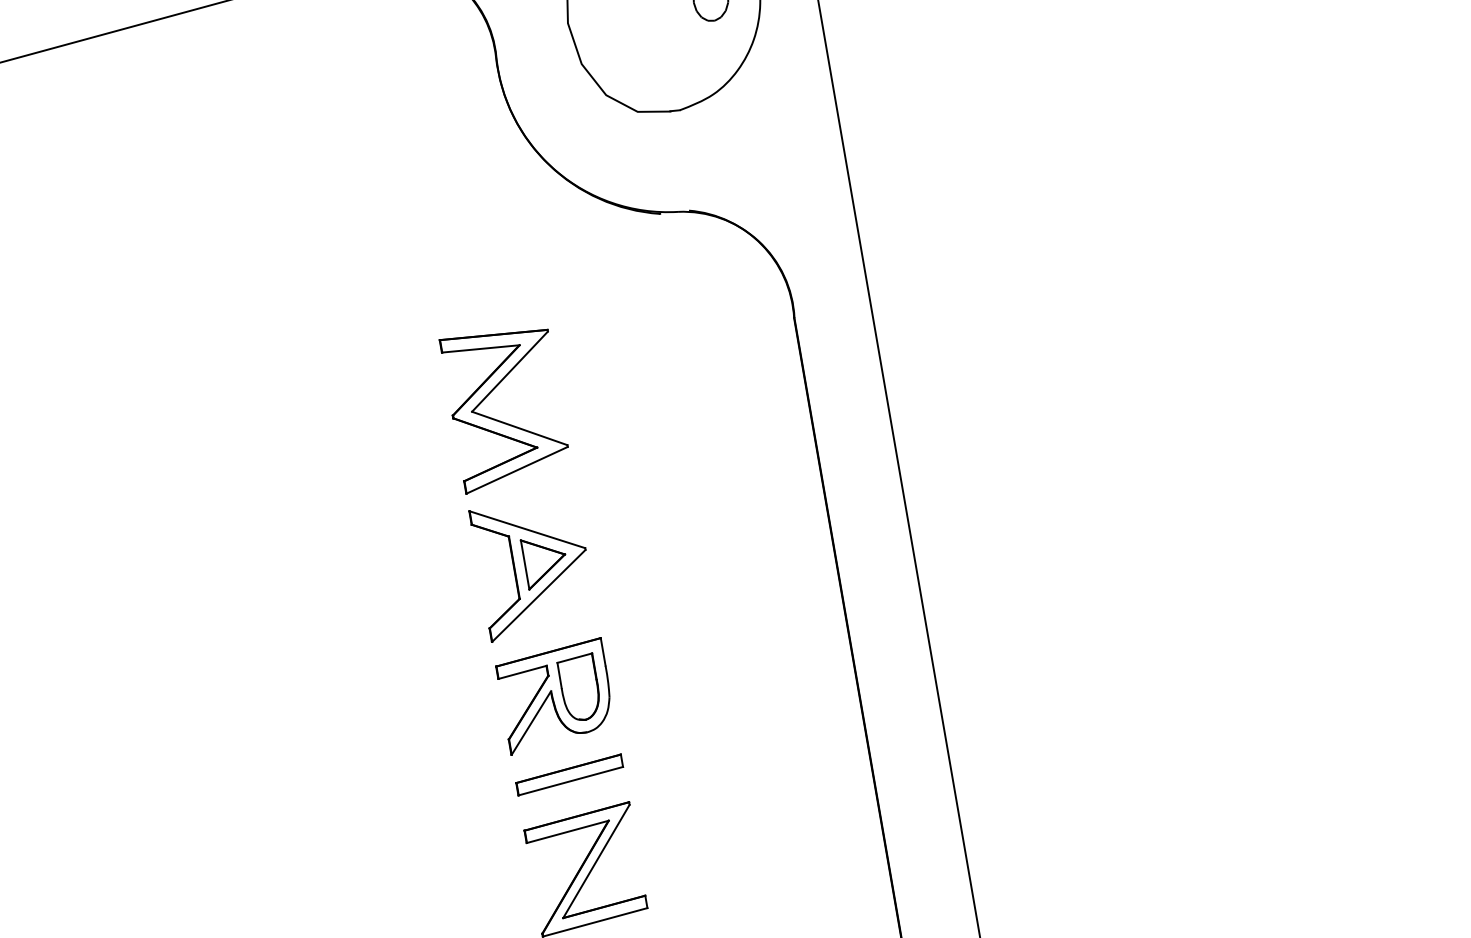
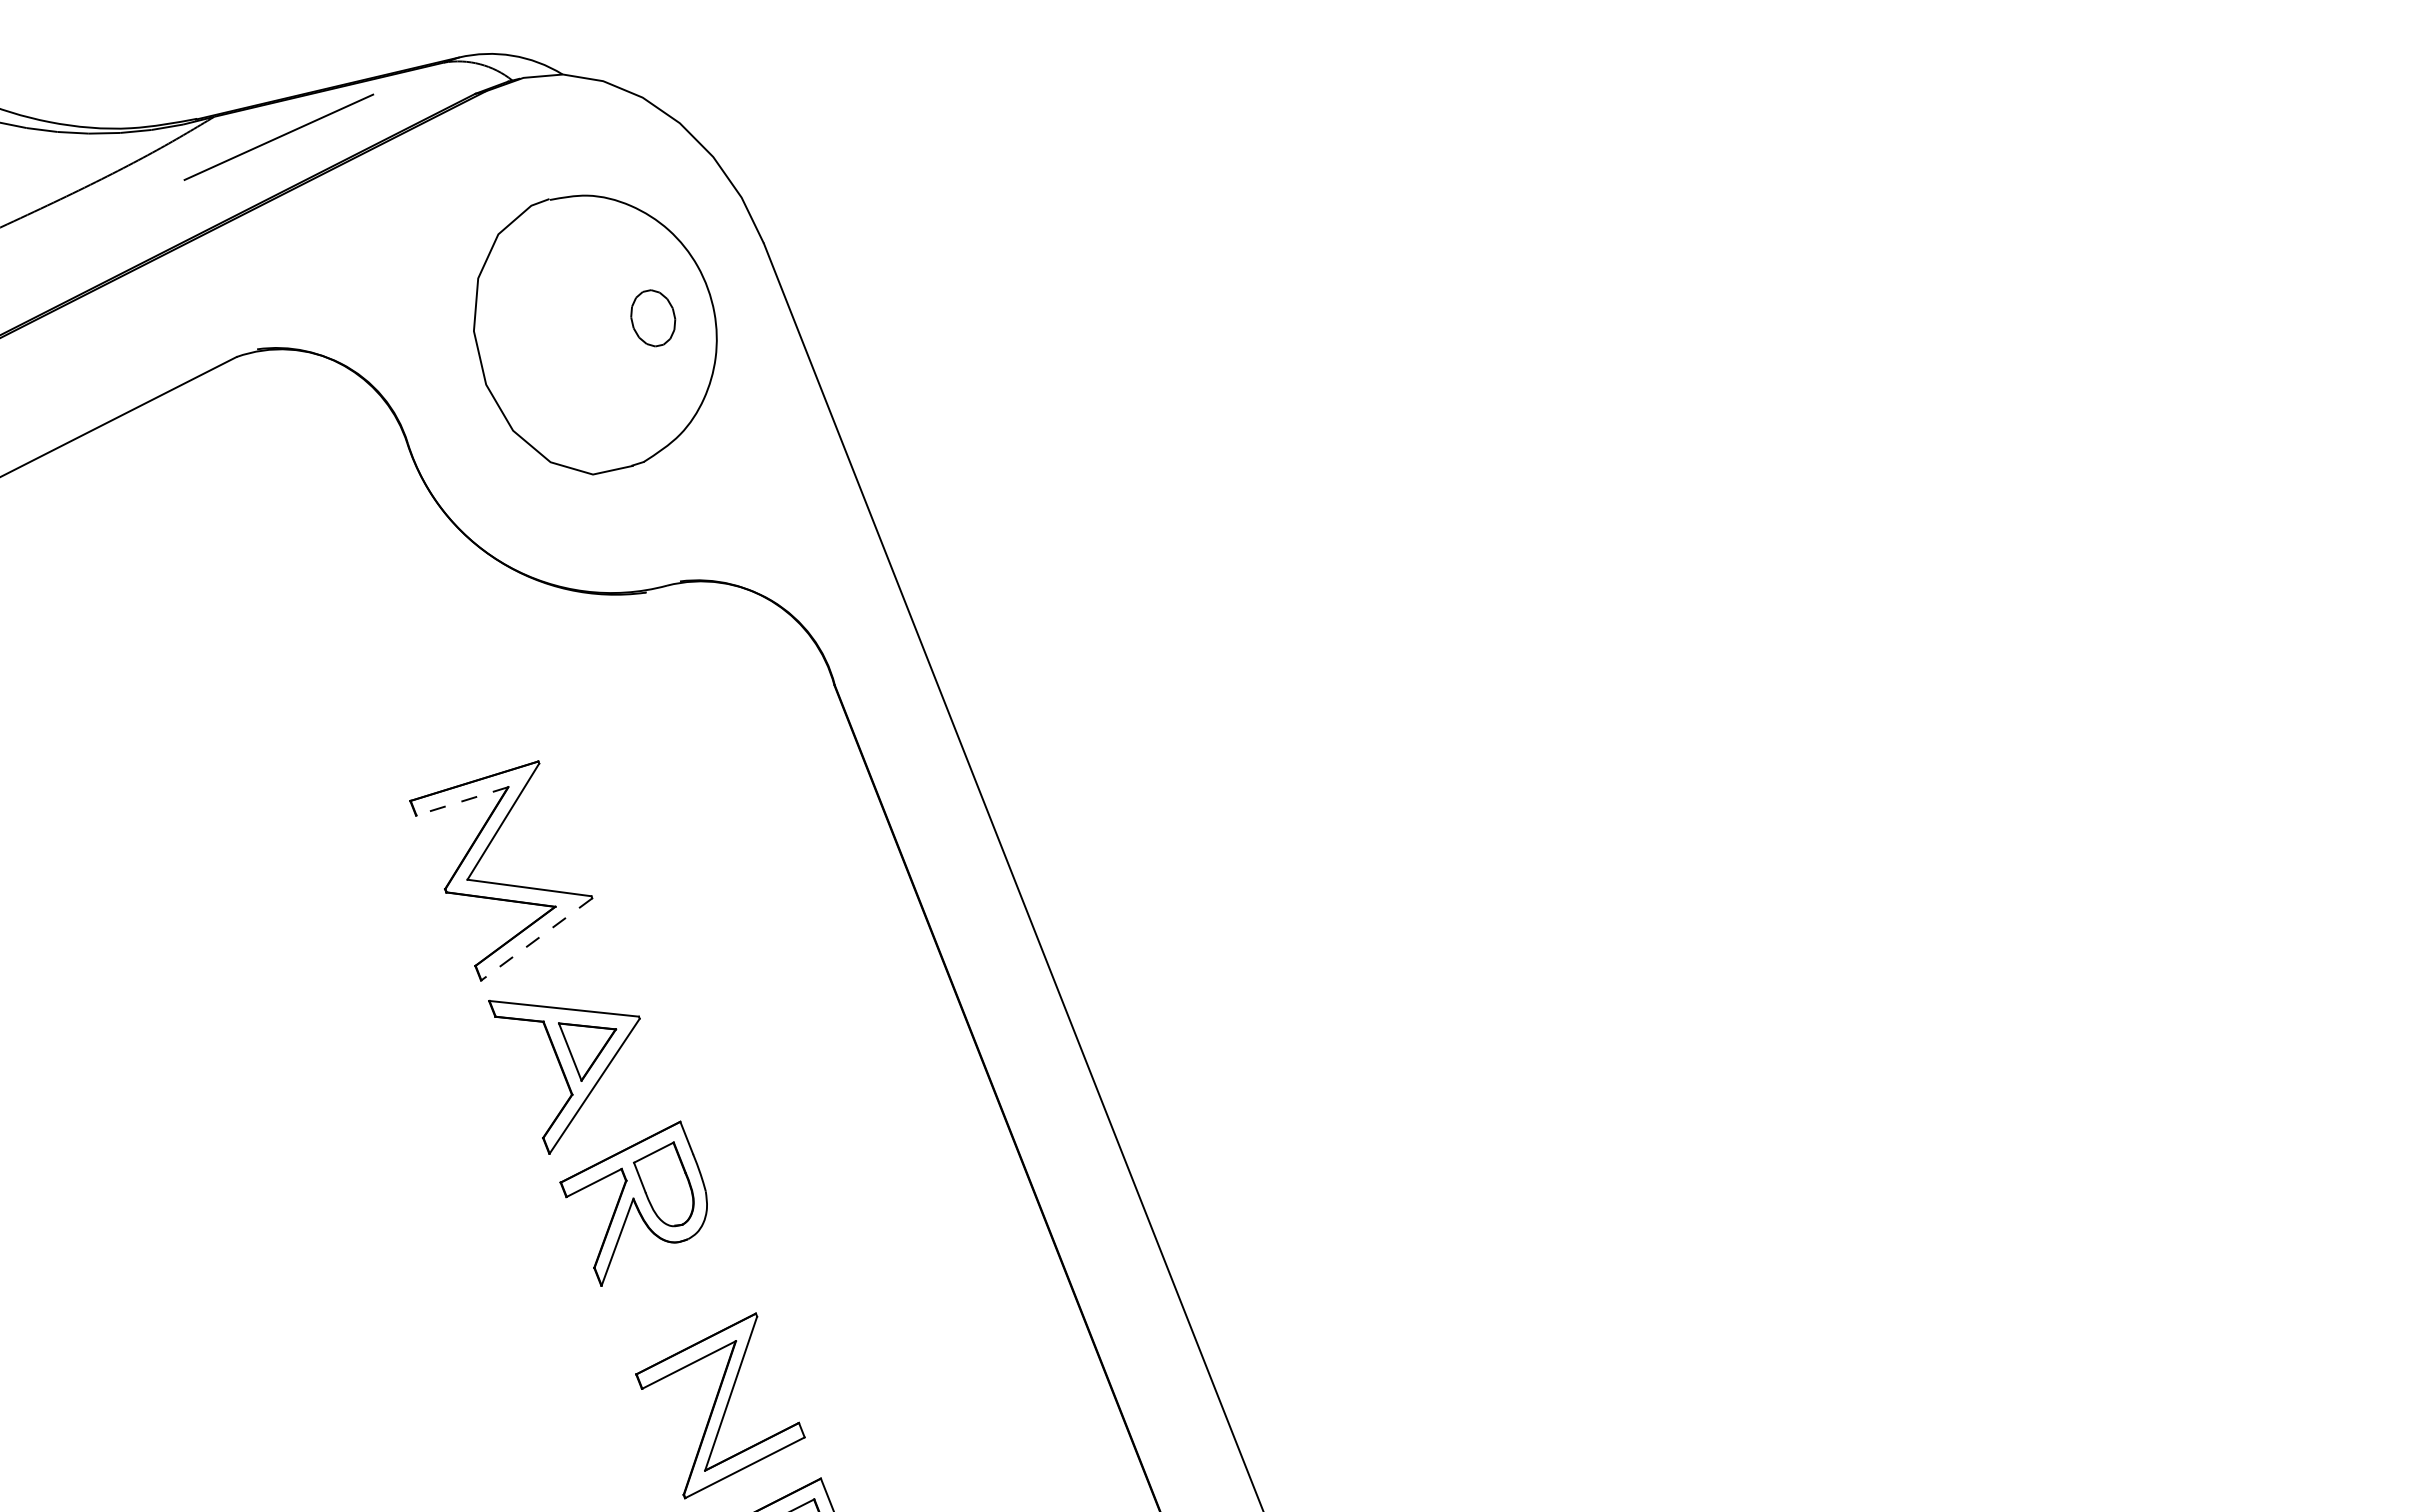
line: (480, 349) -> (462, 801), solid -> dashed
line: (516, 470) -> (536, 939), solid -> dashed
part: (569, 774) -> (676, 1295), removed

